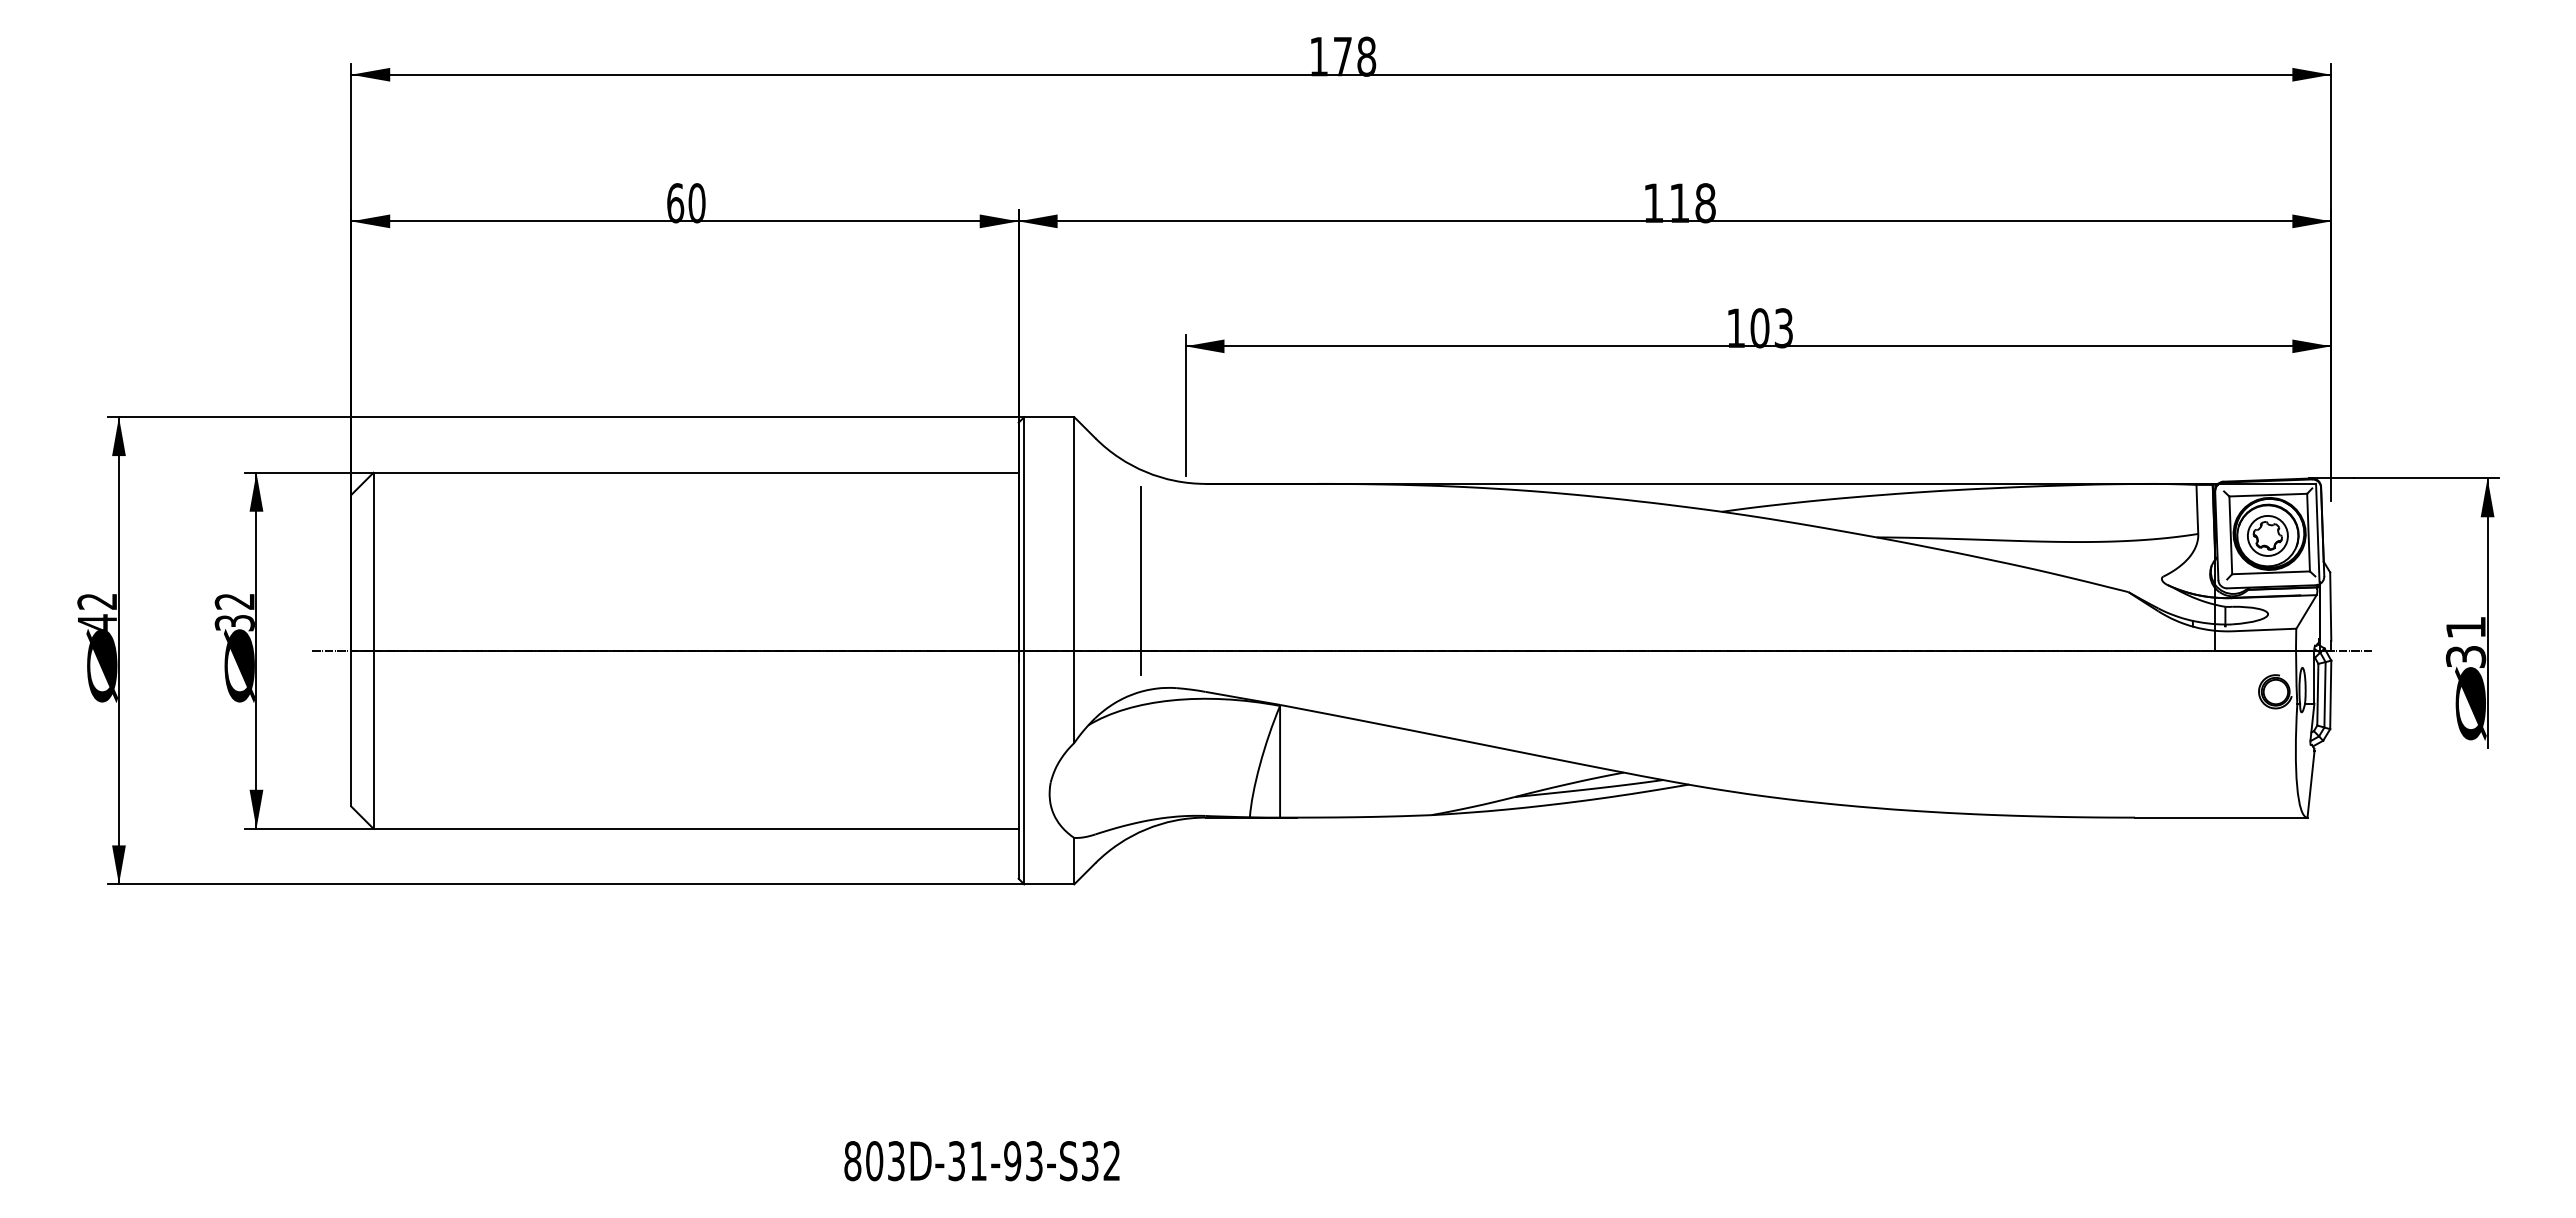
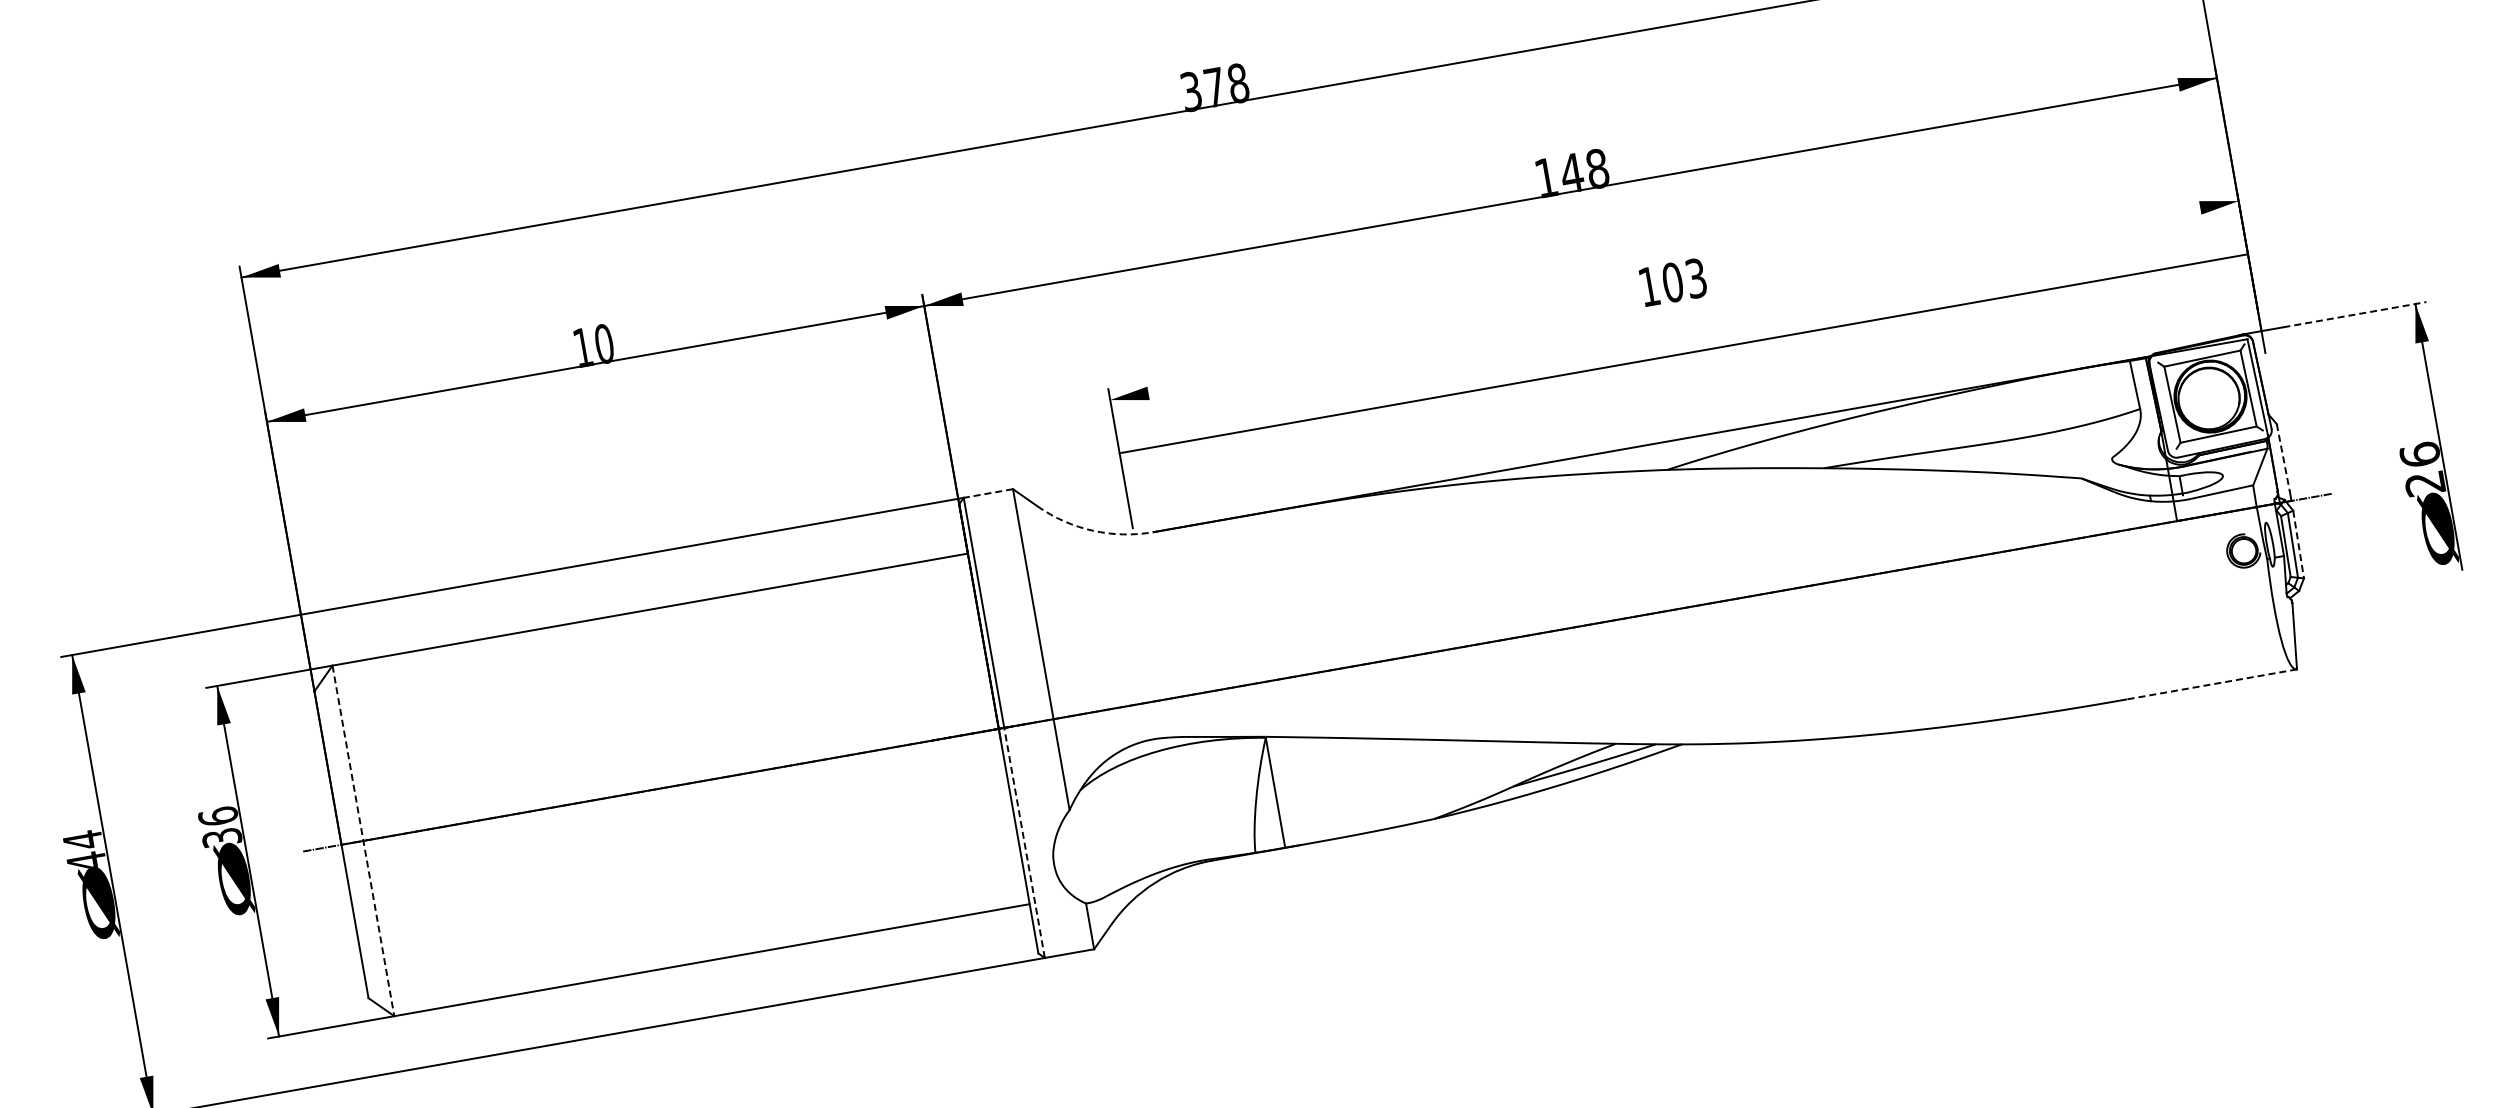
text: (1318, 56) -> (1190, 91), 178 -> 378
text: (1679, 202) -> (1571, 172), 118 -> 148
text: (675, 203) -> (583, 348), 60 -> 10
line: (1758, 346) -> (1683, 353), moved
line: (1048, 417) -> (987, 493), solid -> dashed
arc: (1145, 472) -> (1092, 531), solid -> dashed
line: (2426, 478) -> (2355, 314), solid -> dashed
part: (2267, 535) -> (2208, 398), removed
line: (1141, 580) -> (1107, 638), removed
text: (96, 601) -> (82, 840), 42 -> 44
text: (234, 601) -> (217, 816), 32 -> 36
line: (2330, 607) -> (2283, 458), solid -> dashed
text: (2465, 641) -> (2422, 468), 31 -> 26
line: (373, 650) -> (363, 840), solid -> dashed
line: (2330, 695) -> (2298, 545), solid -> dashed
line: (1024, 767) -> (1024, 842), solid -> dashed
line: (2220, 817) -> (2211, 684), solid -> dashed

